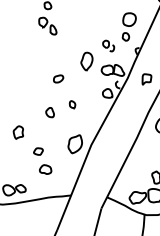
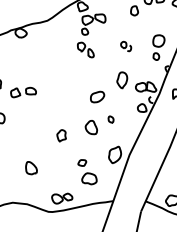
part: (109, 46) -> (126, 46), moved
part: (58, 78) -> (97, 96), size x1.6
part: (49, 112) -> (90, 127), size x1.6
part: (18, 132) -> (61, 135), moved
part: (45, 169) -> (89, 178), size x1.4

